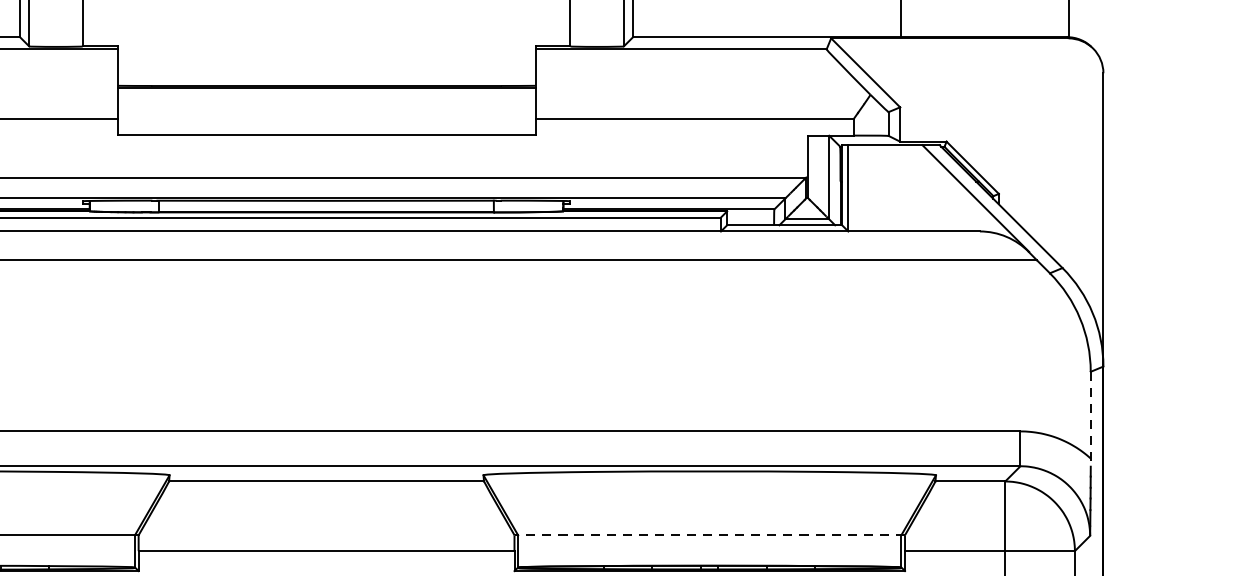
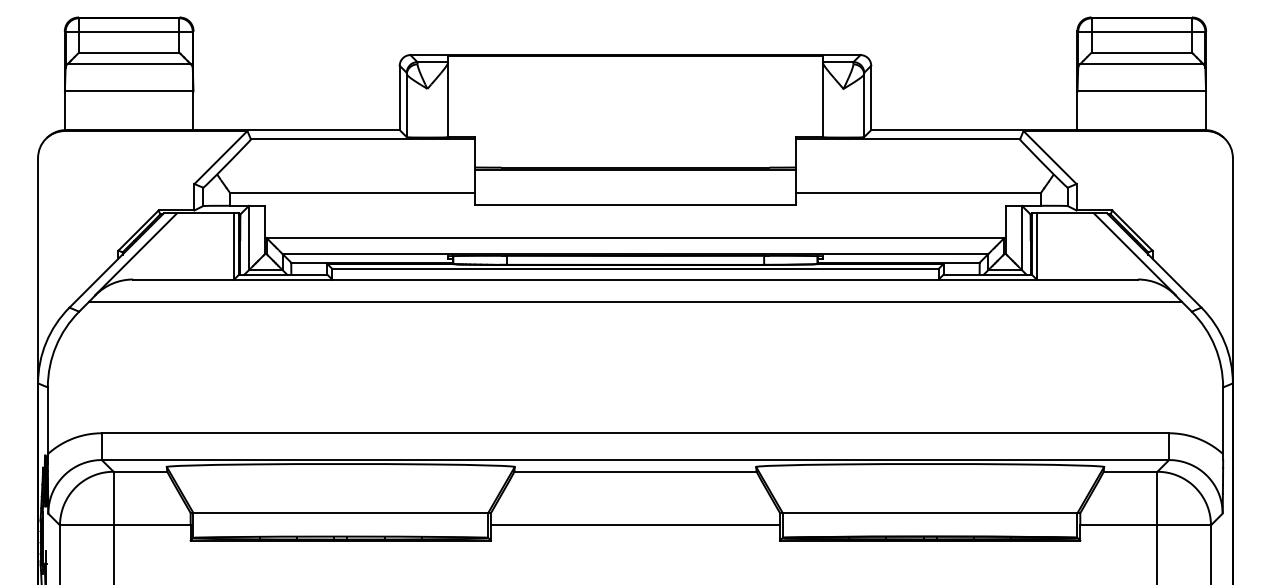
line: (1091, 420) -> (1223, 424), dashed -> solid
line: (708, 535) -> (929, 513), dashed -> solid

